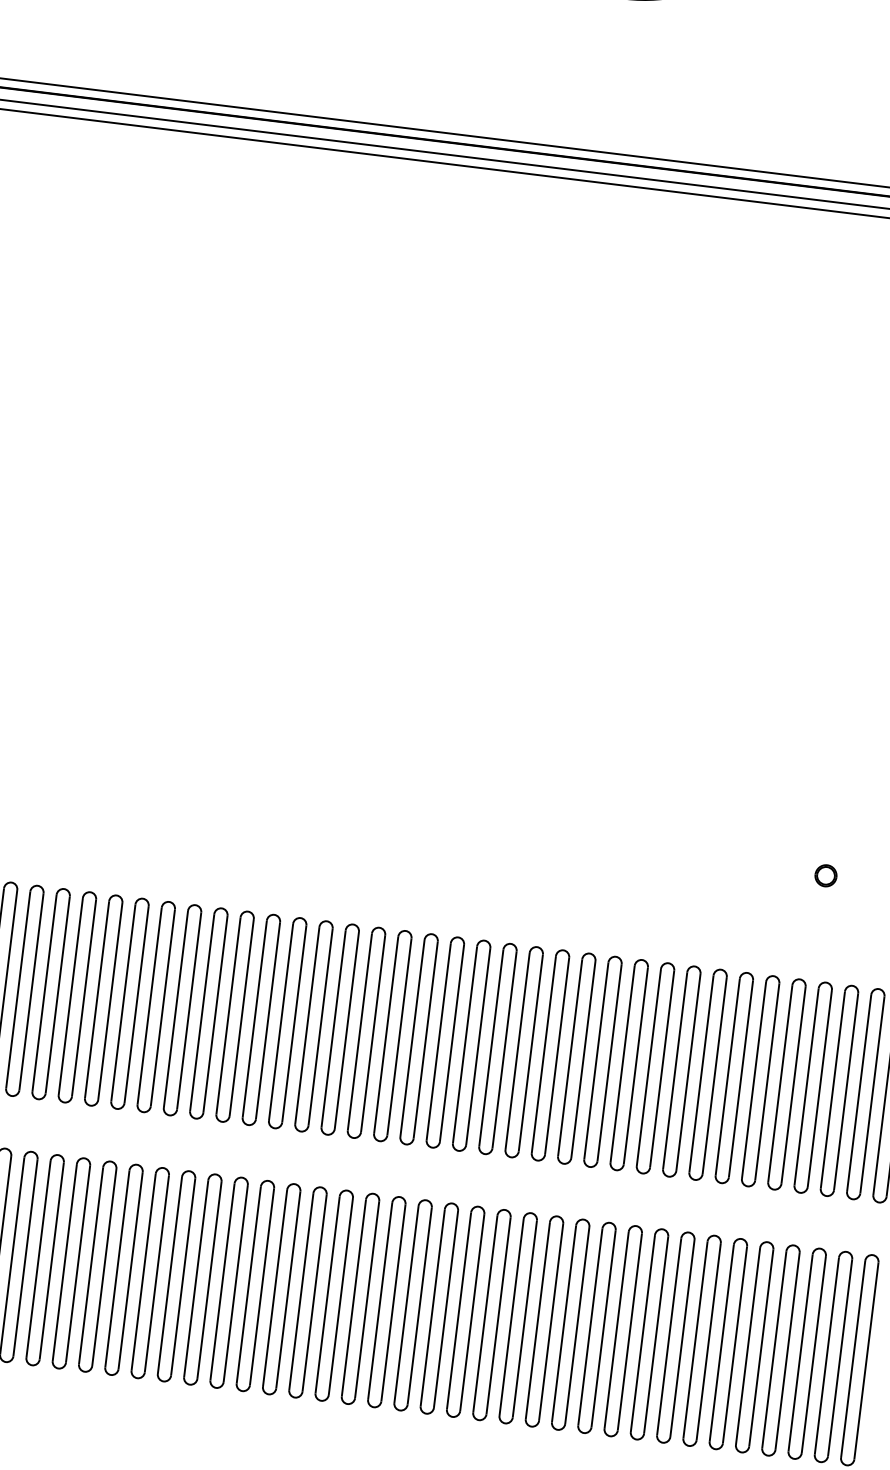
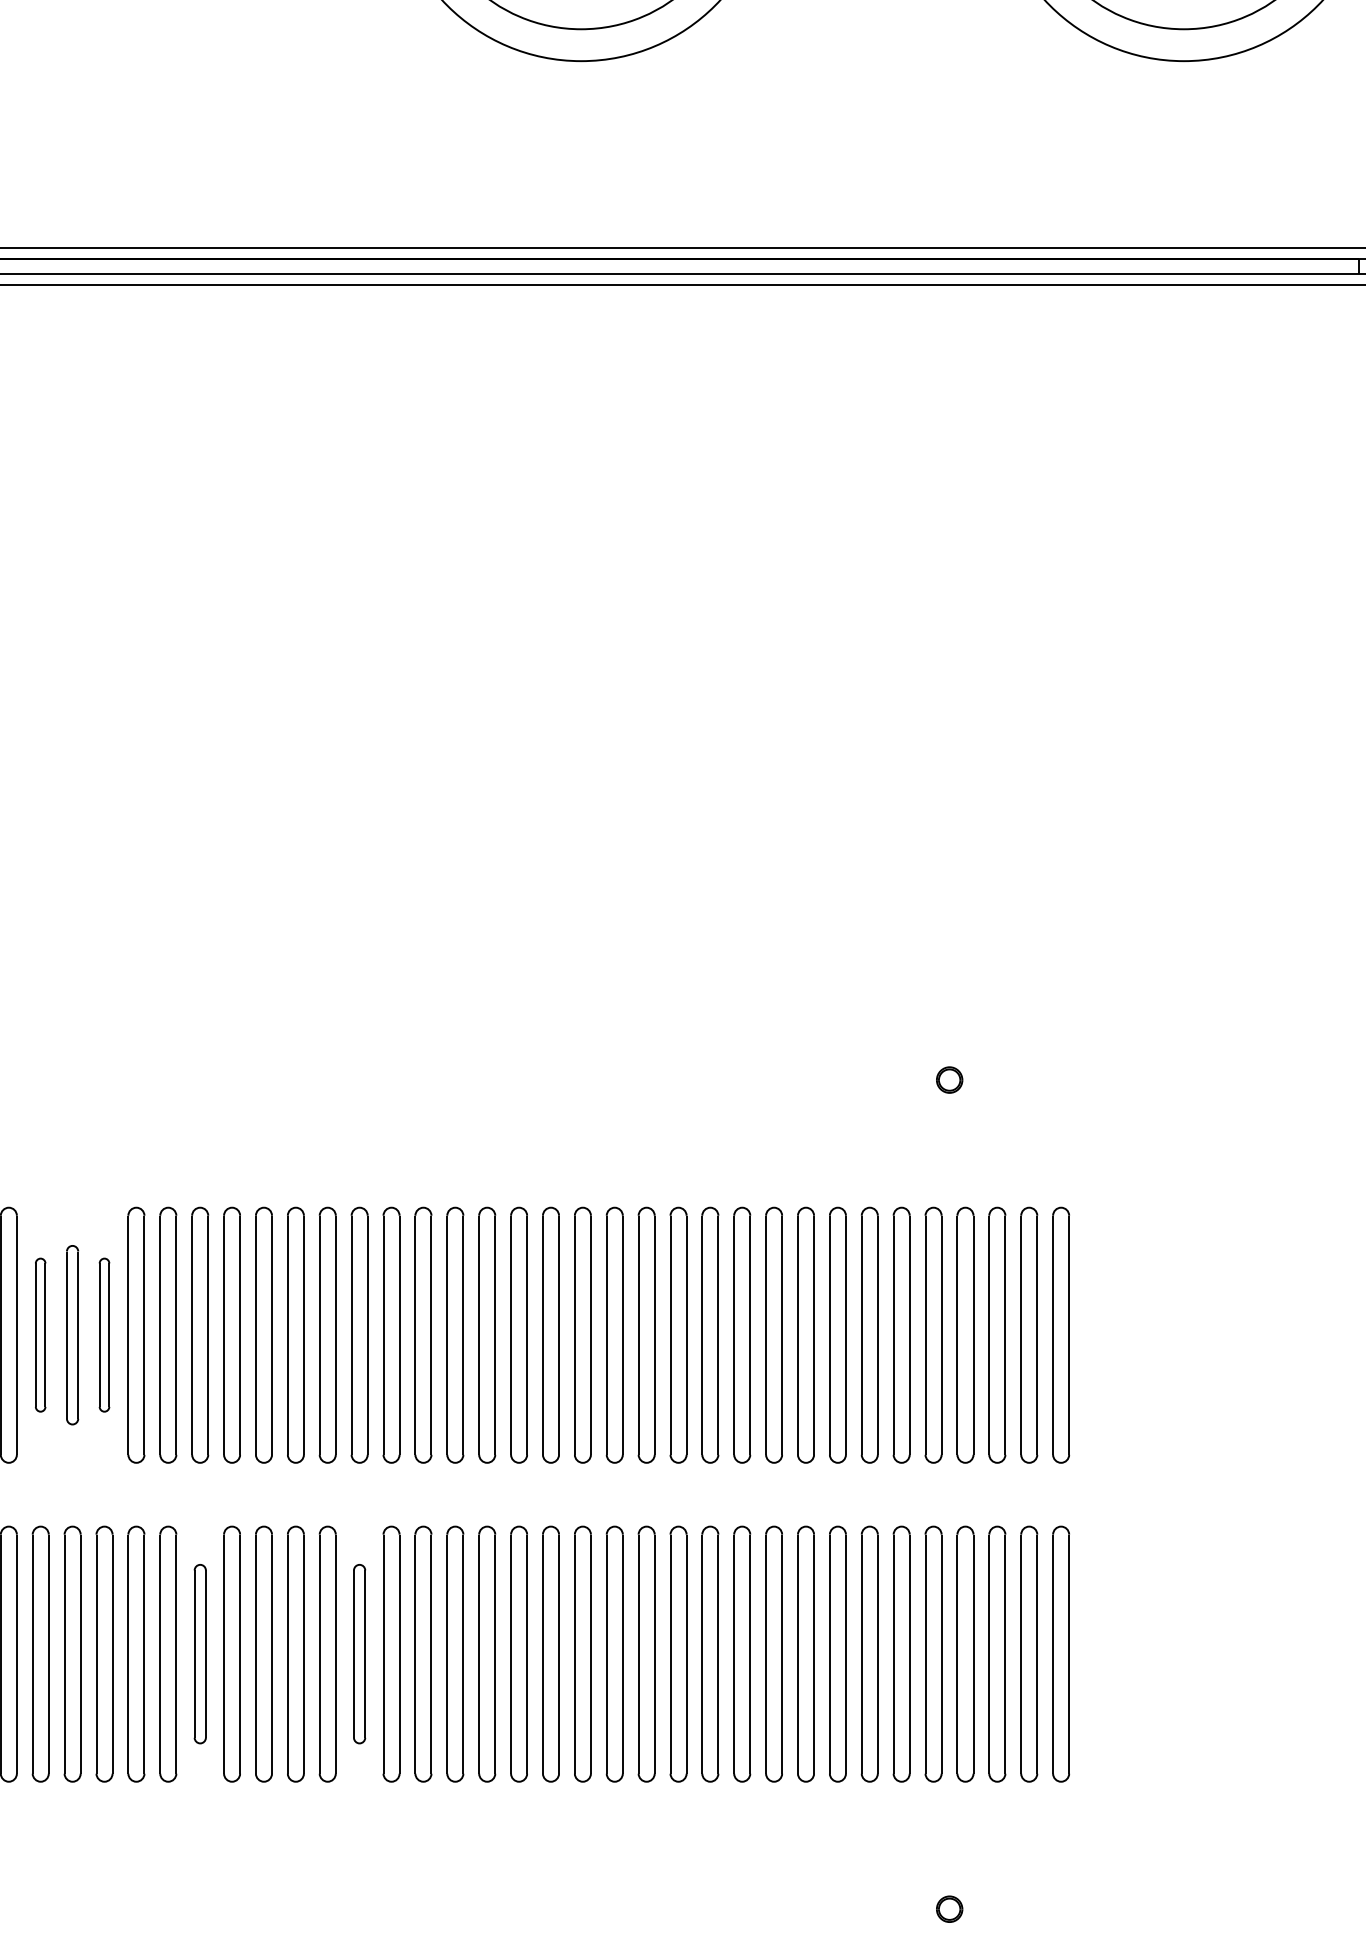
part: (51, 993) -> (40, 1334), size x0.6
part: (77, 996) -> (72, 1334), size x0.7
part: (103, 999) -> (104, 1334), size x0.6
part: (150, 1272) -> (200, 1653), size x0.7
part: (281, 1288) -> (359, 1653), size x0.7

